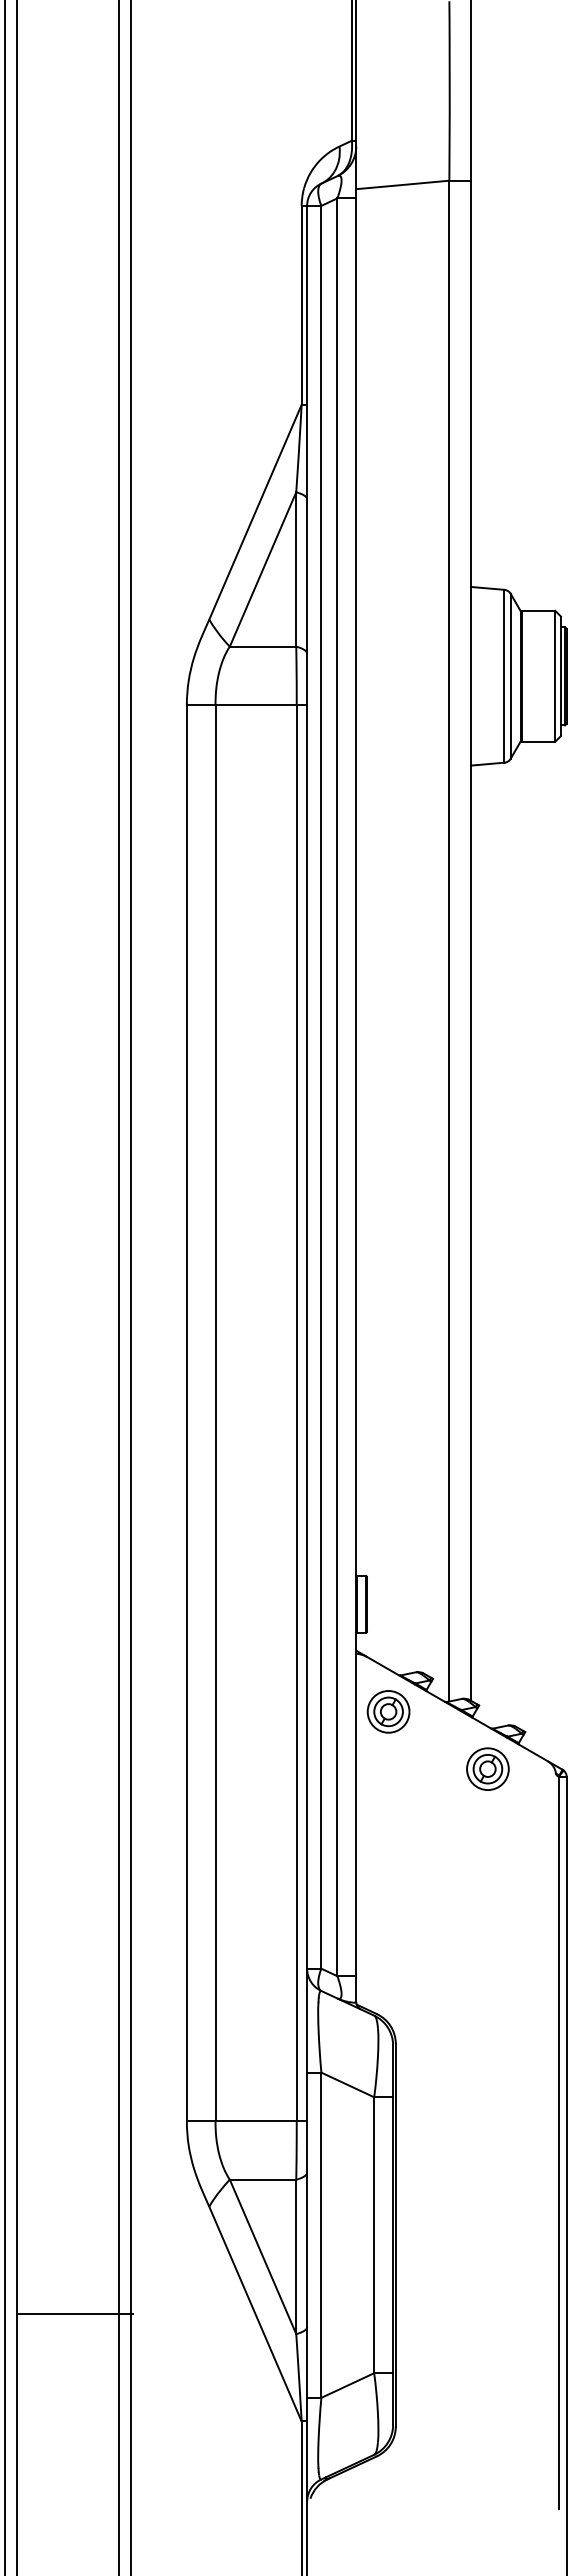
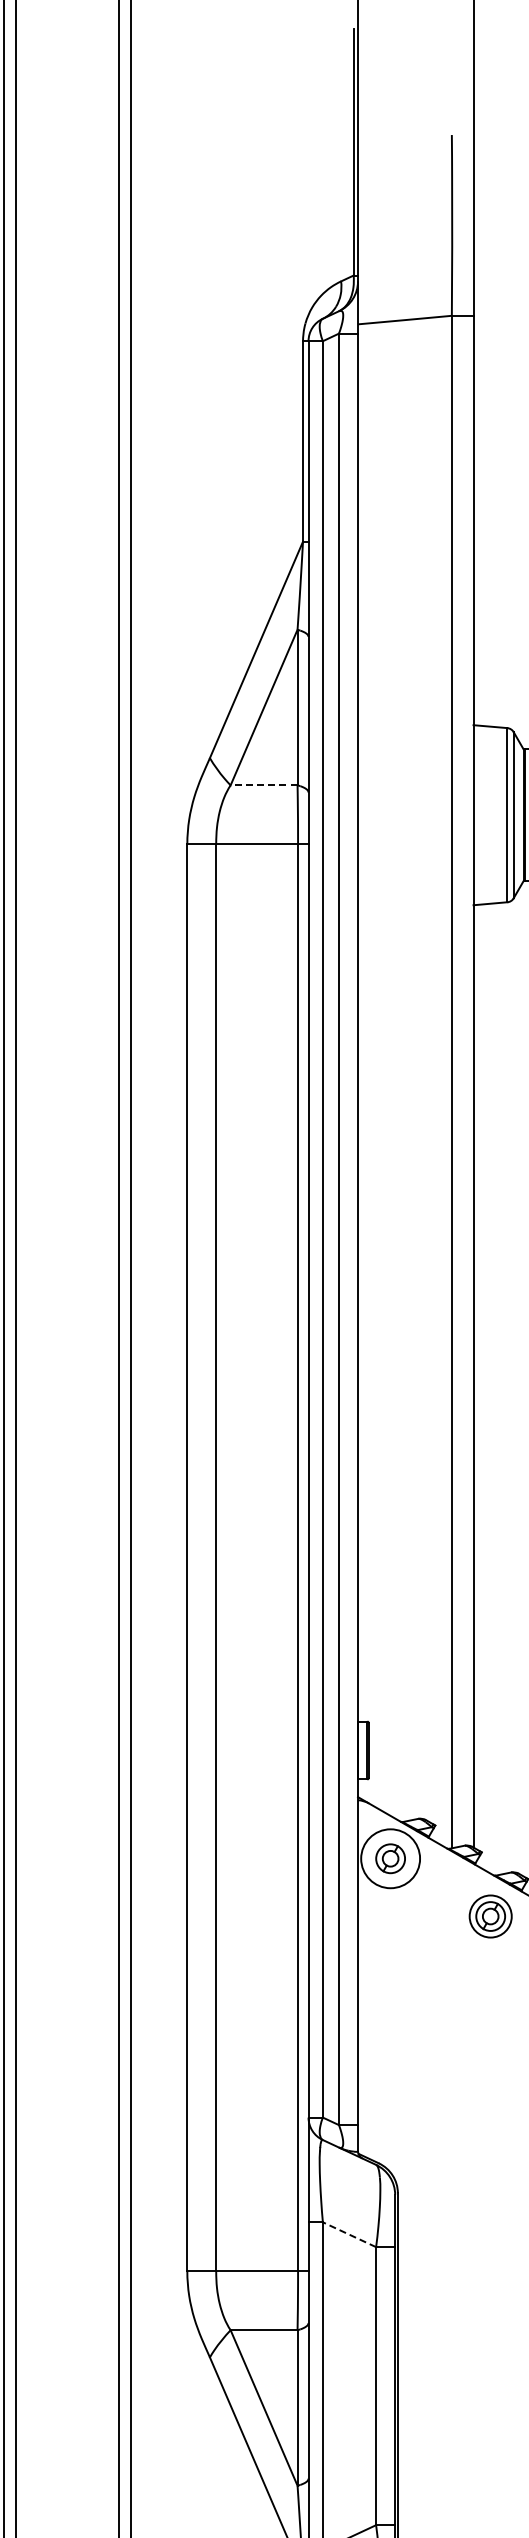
line: (262, 646) -> (263, 785), solid -> dashed
circle: (388, 1711) -> (390, 1858), size x1.4
line: (347, 2084) -> (349, 2234), solid -> dashed
line: (75, 2313) -> (75, 2465), removed

